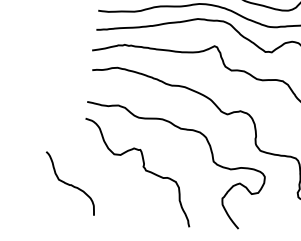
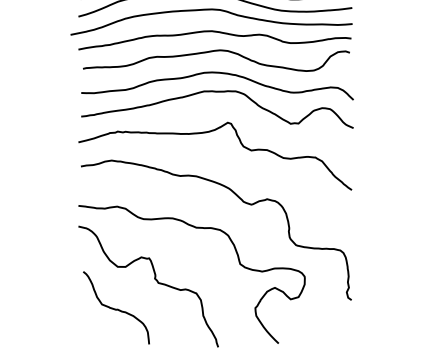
curve: (70, 184) -> (116, 308), moved

